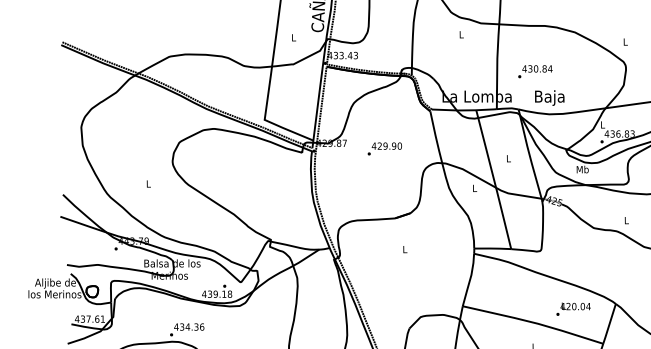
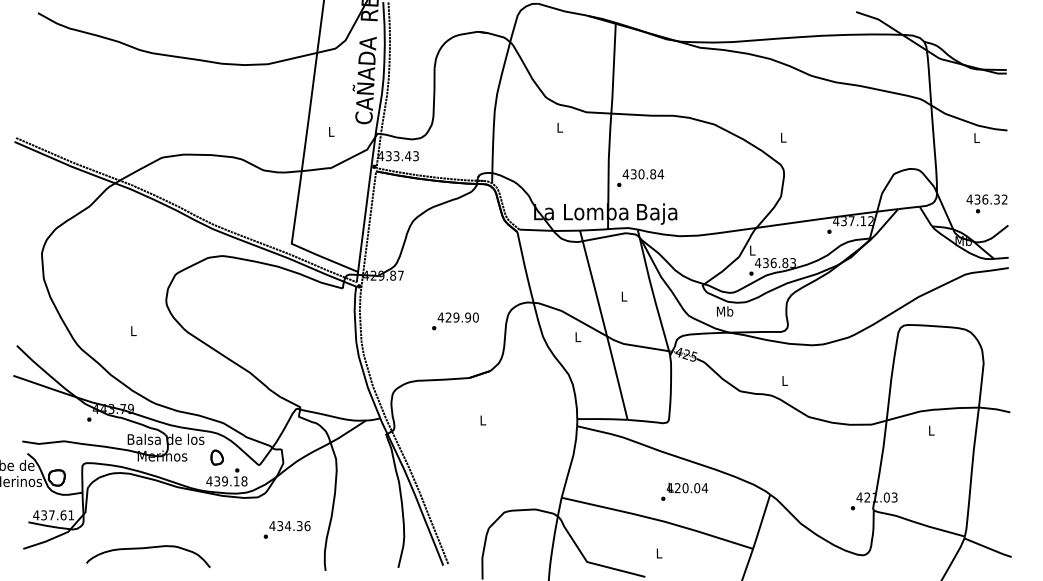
text: (535, 71) -> (640, 177), moved
text: (550, 97) -> (657, 213), moved
text: (384, 149) -> (455, 321), moved
part: (210, 276) -> (217, 457), added
text: (573, 309) -> (684, 491), moved
text: (186, 329) -> (286, 529), moved

